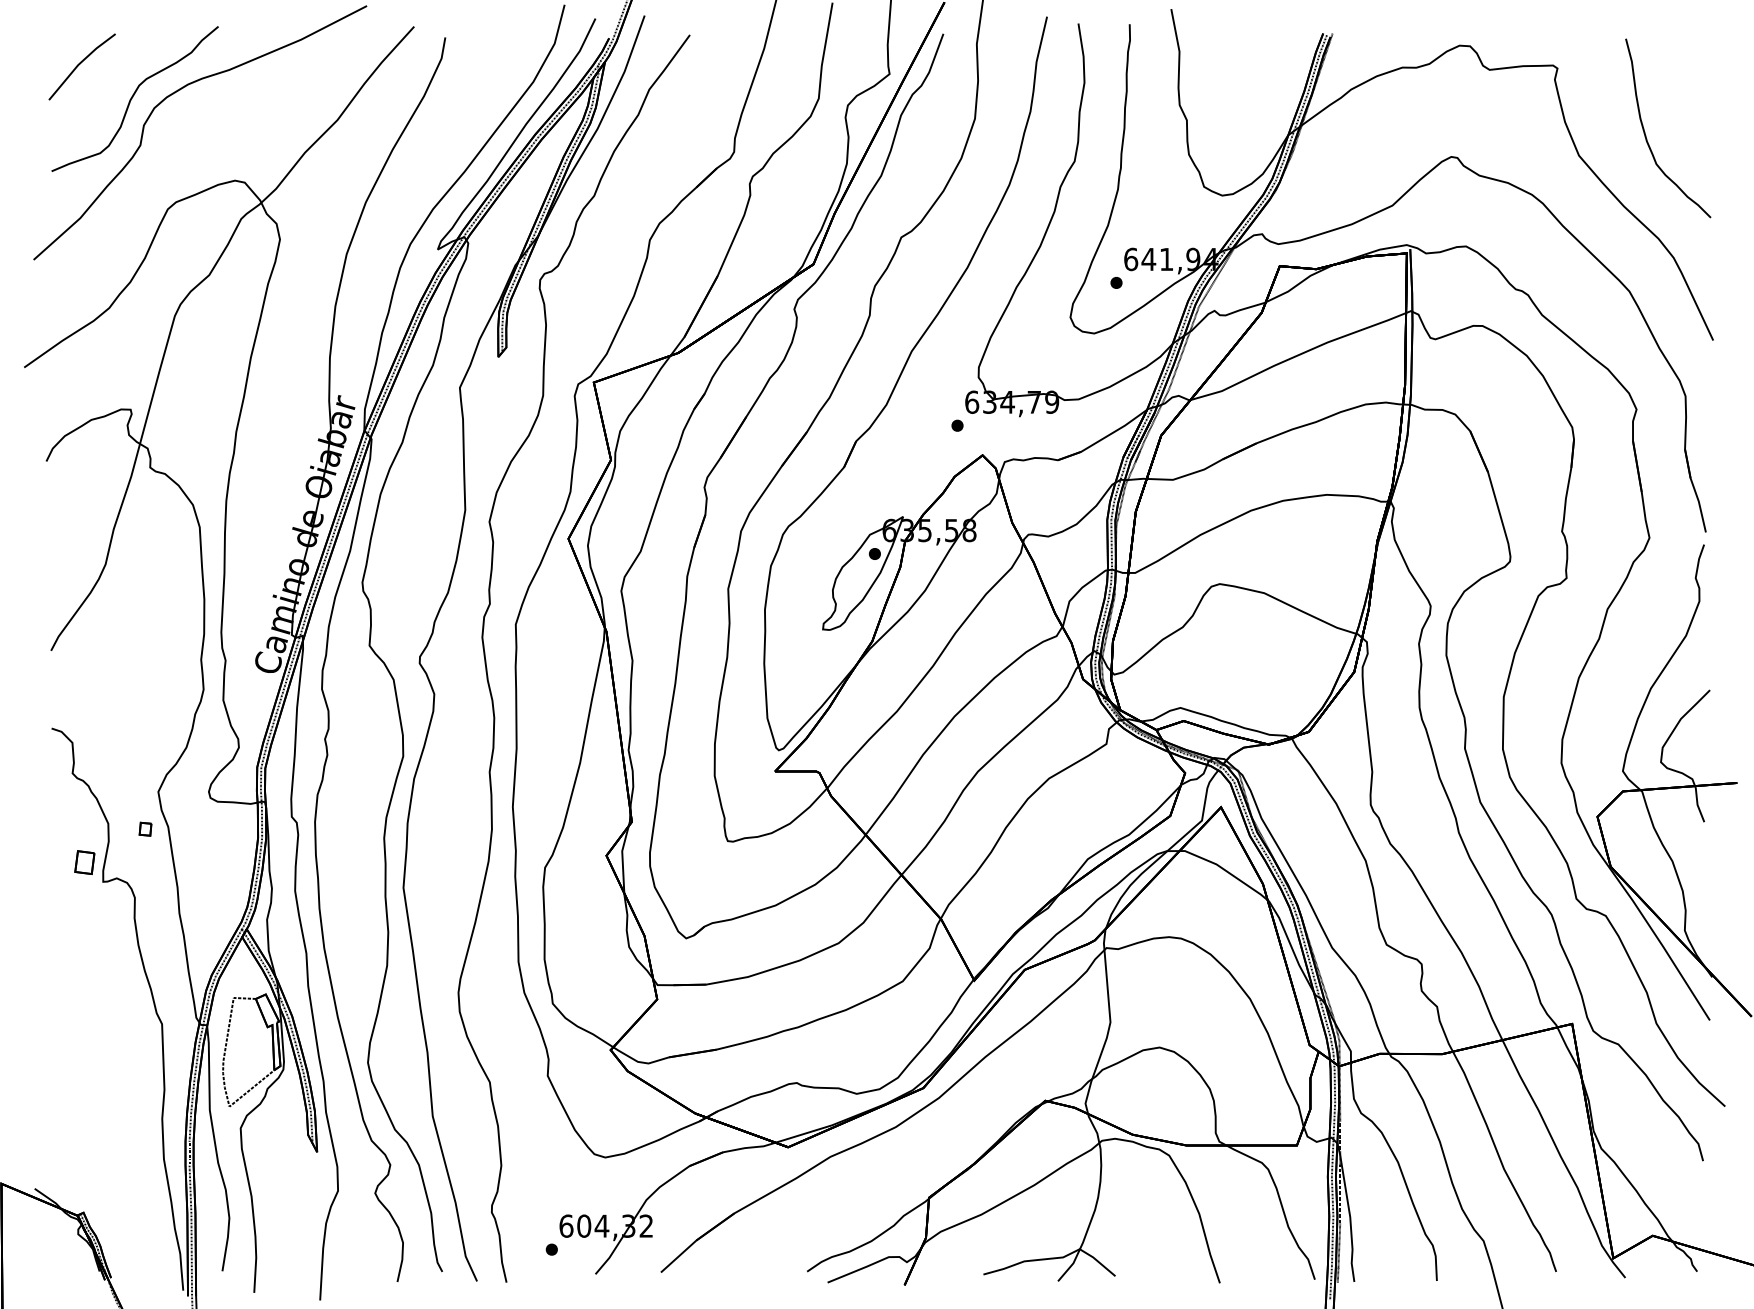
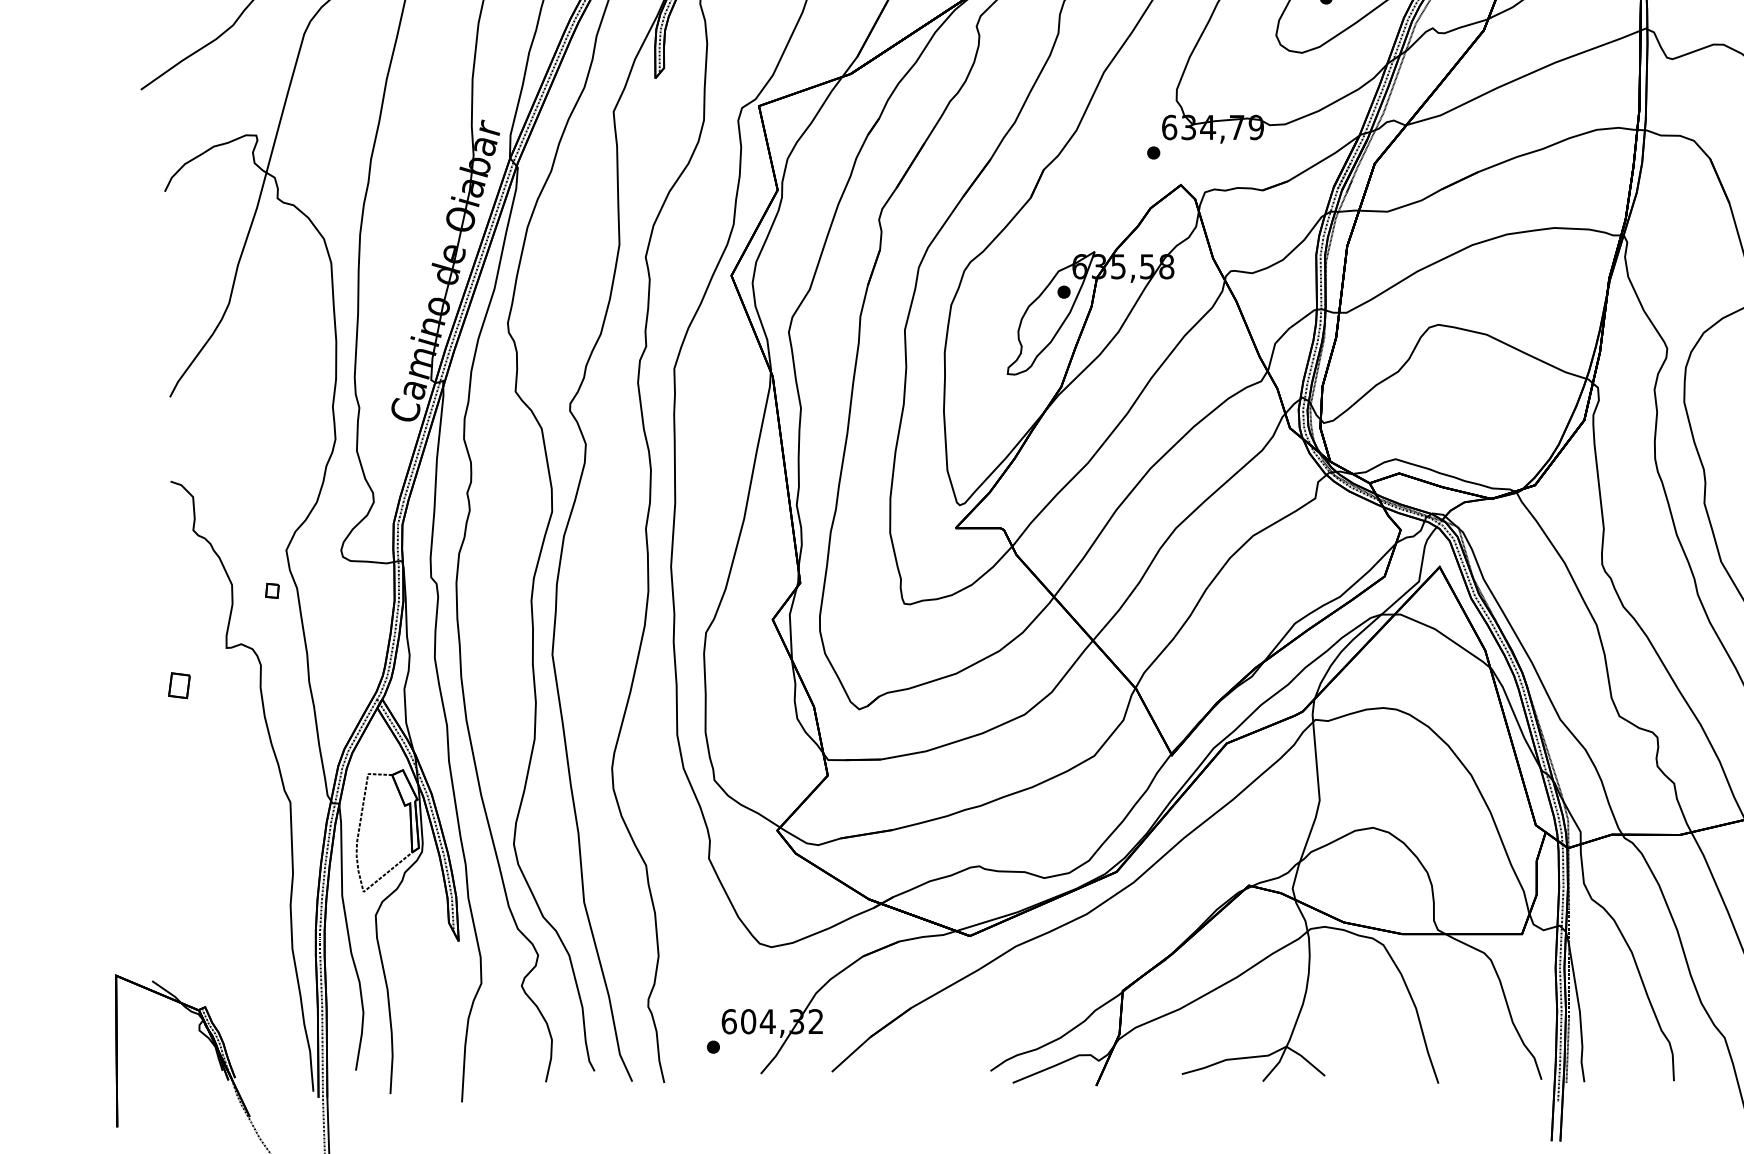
part: (84, 862) -> (179, 685), moved

